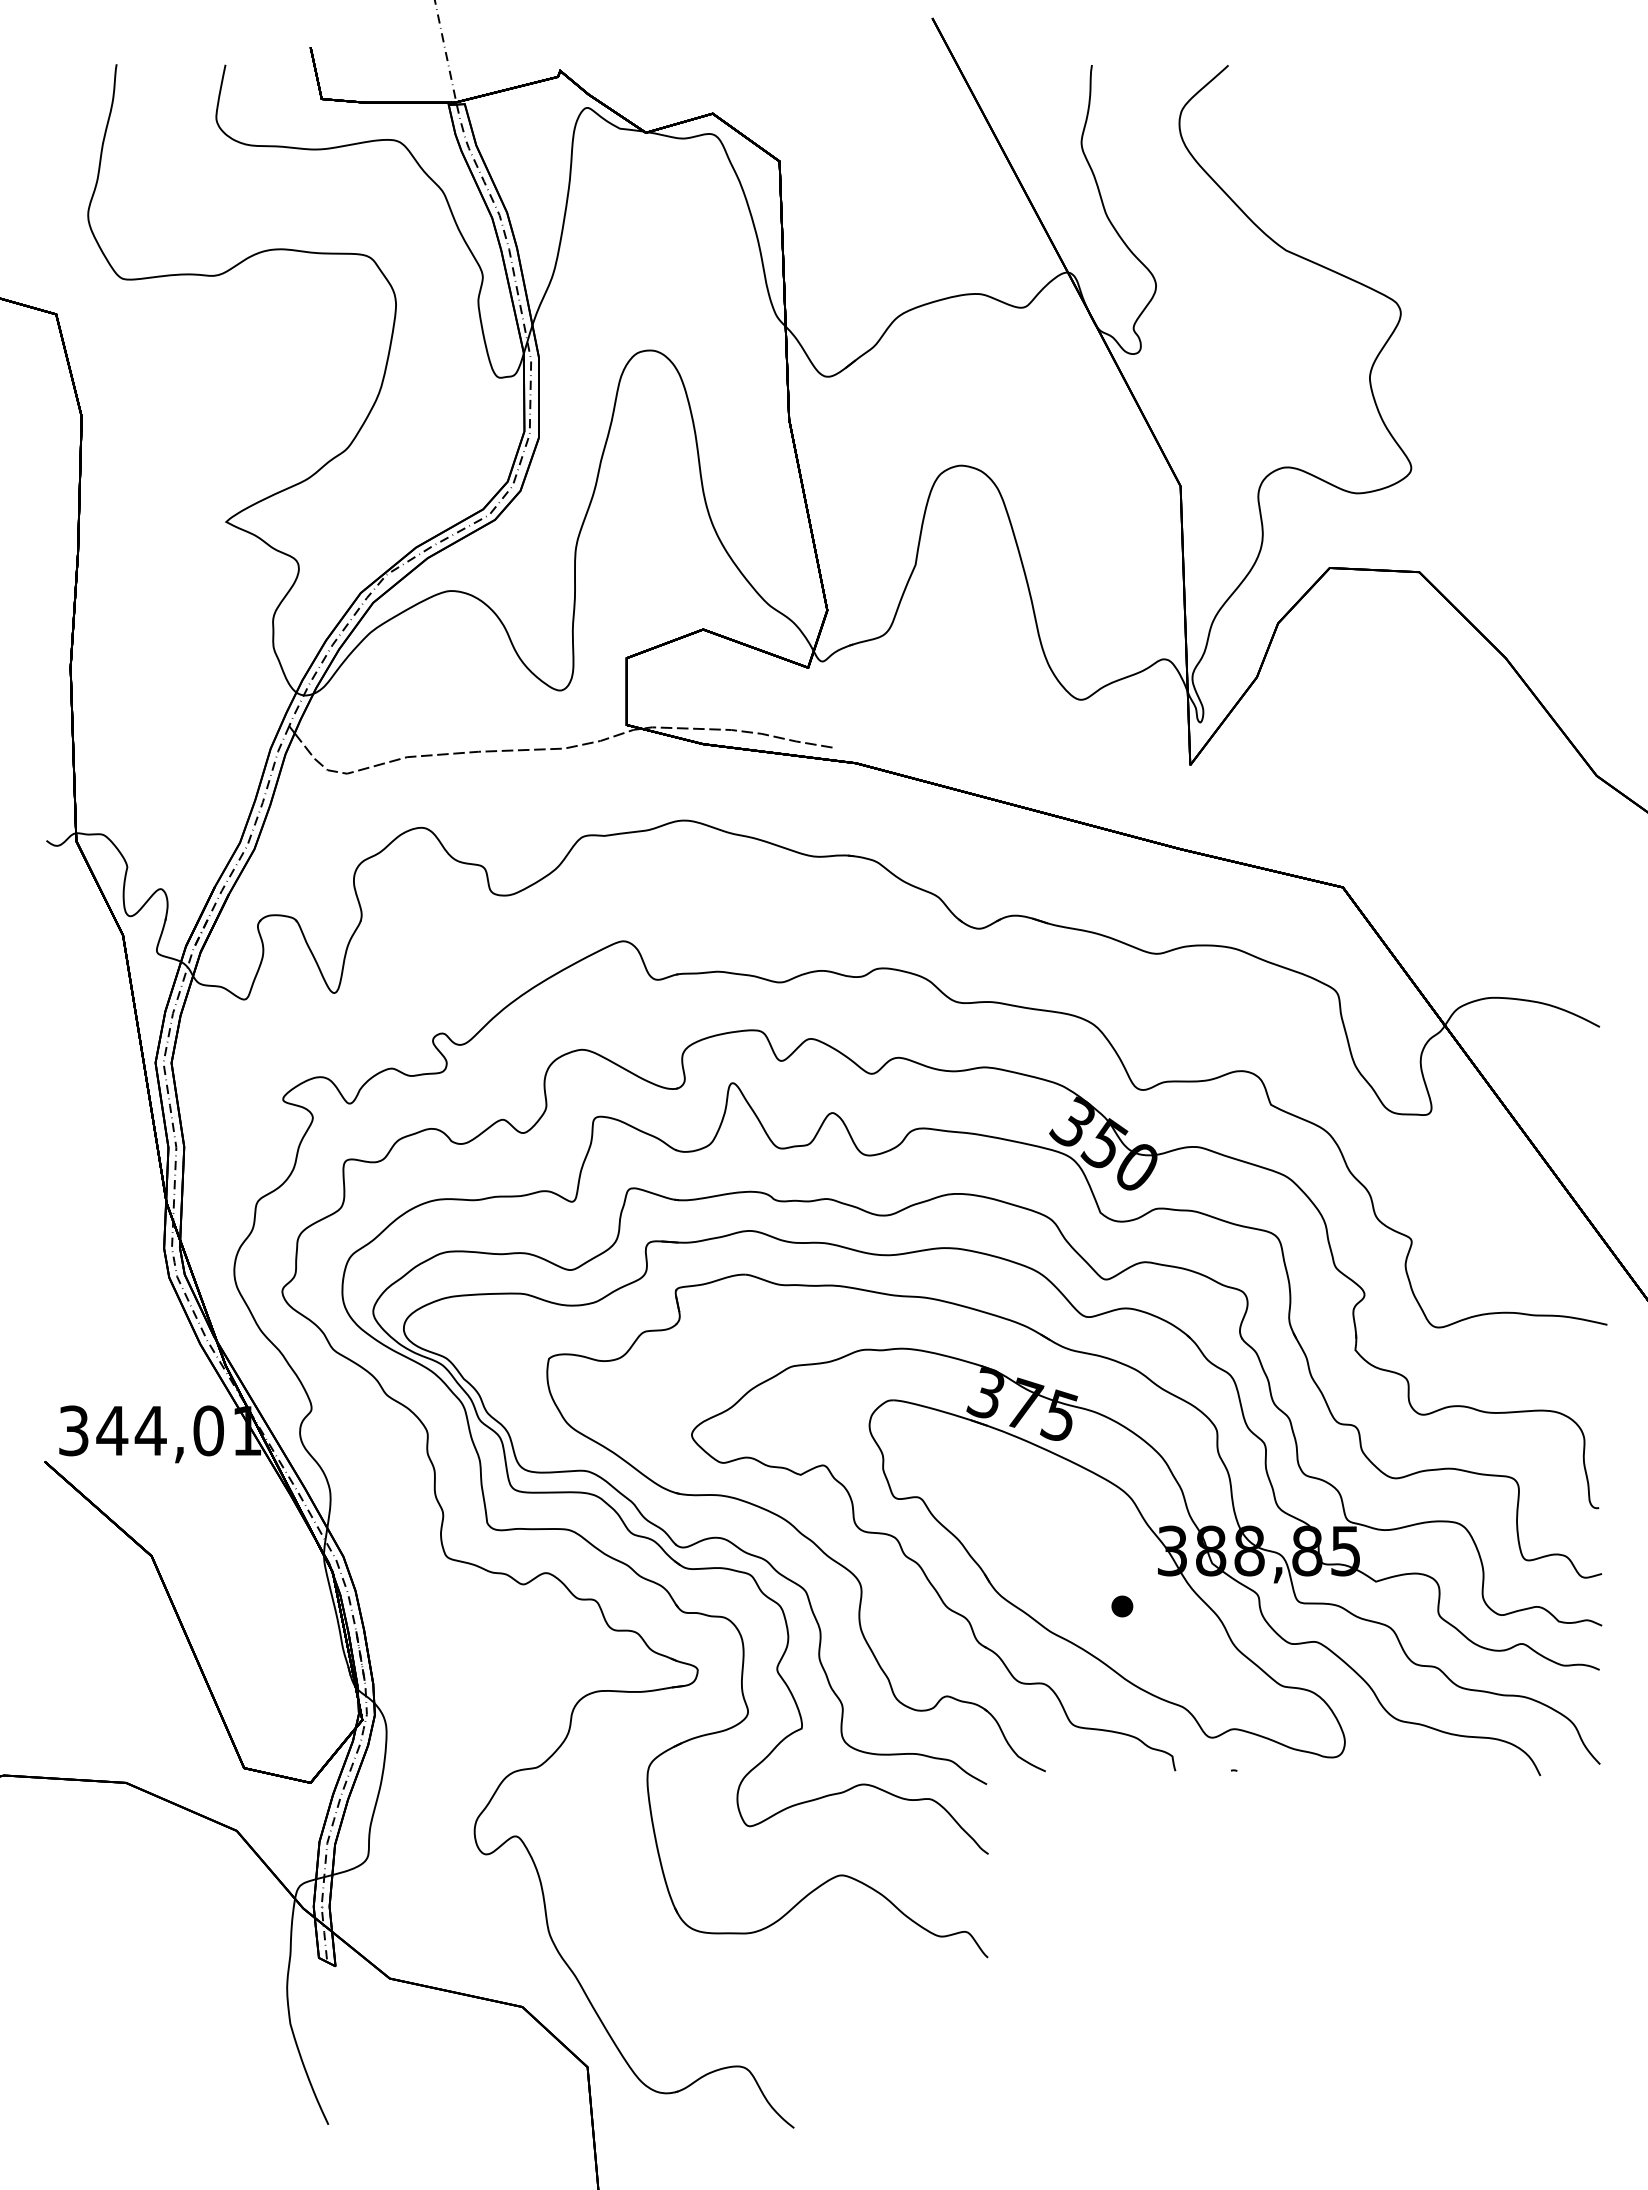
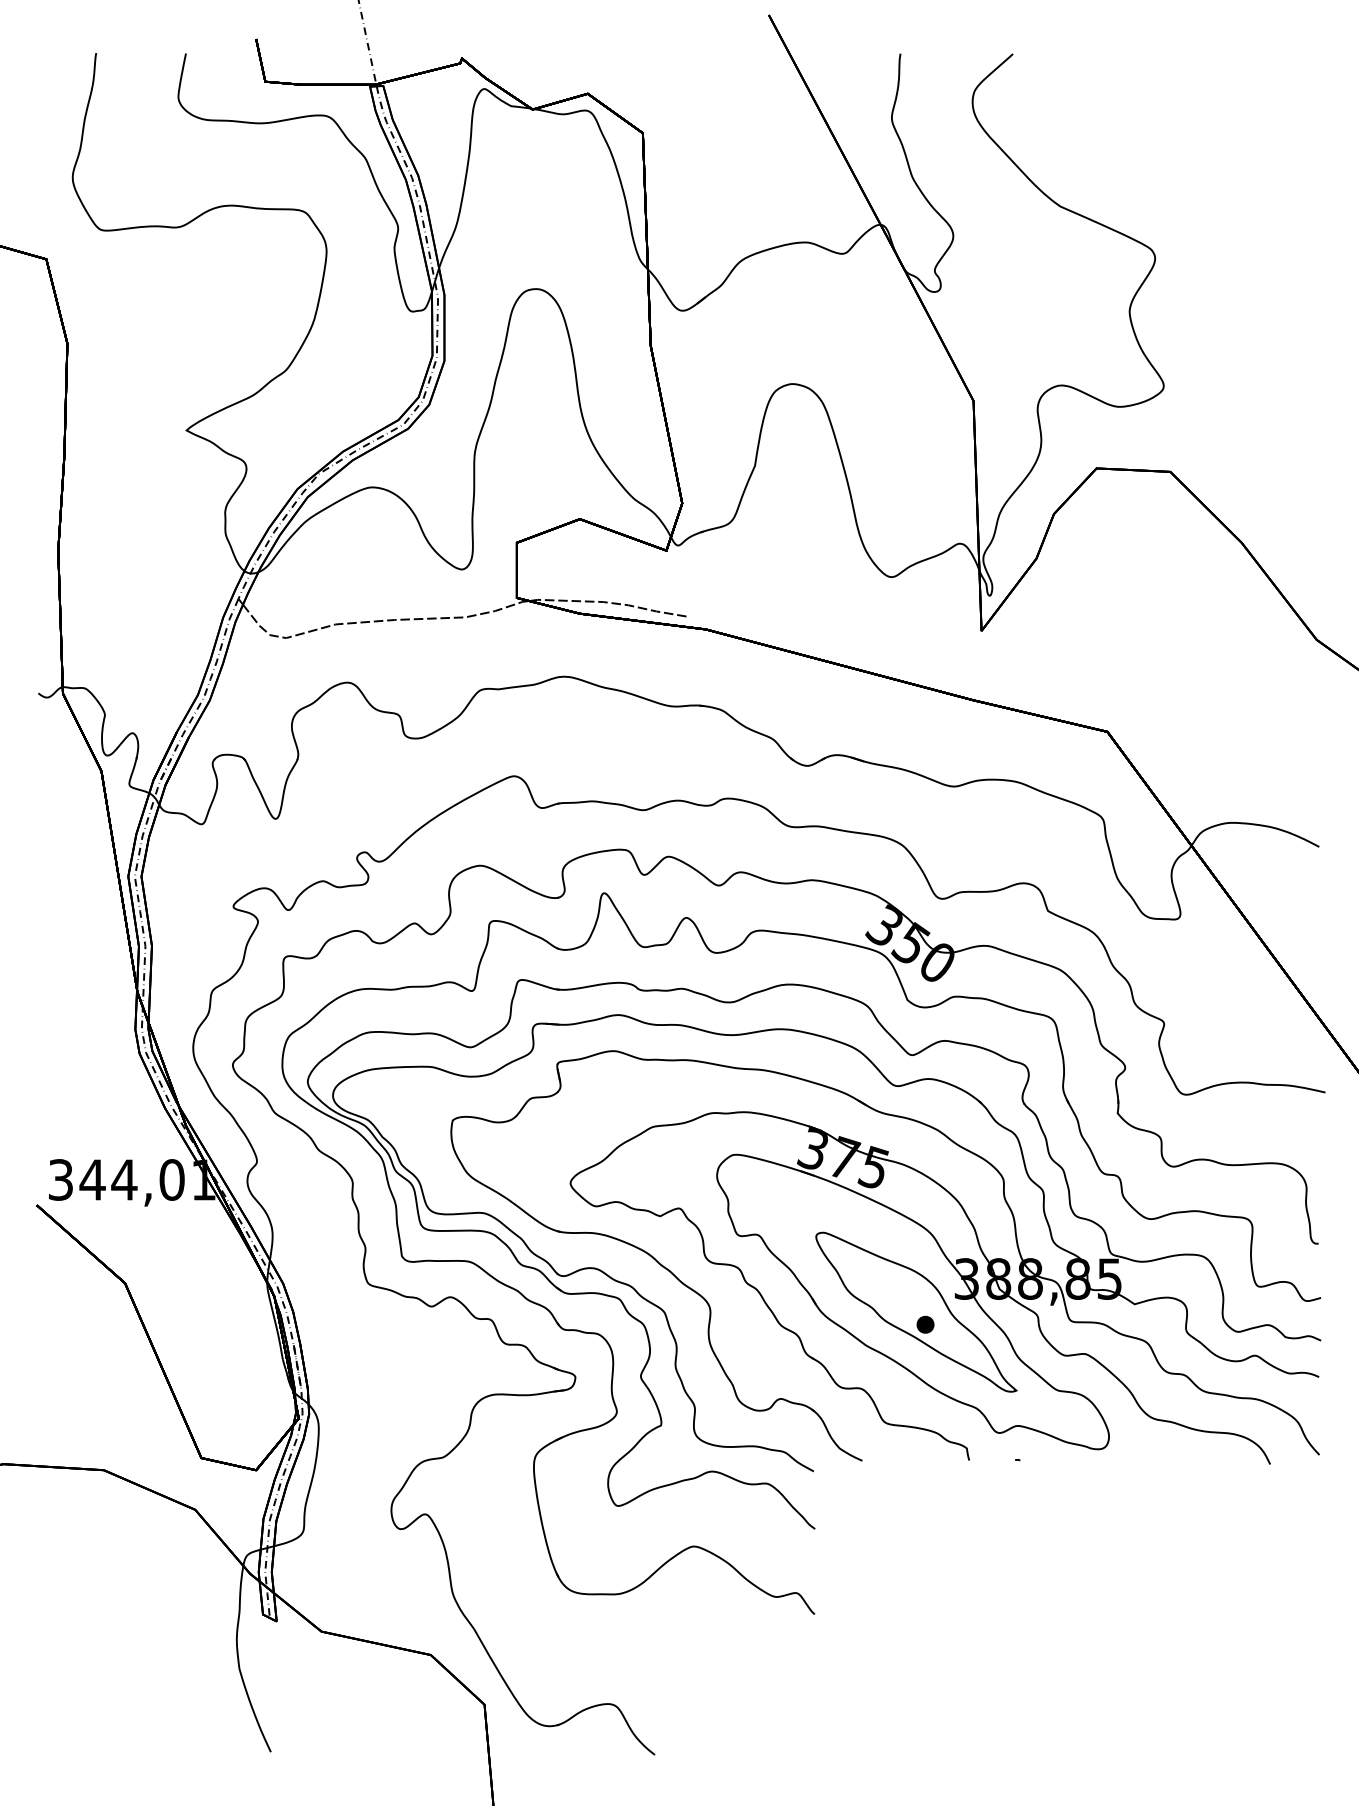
part: (1111, 1591) -> (916, 1312), added

